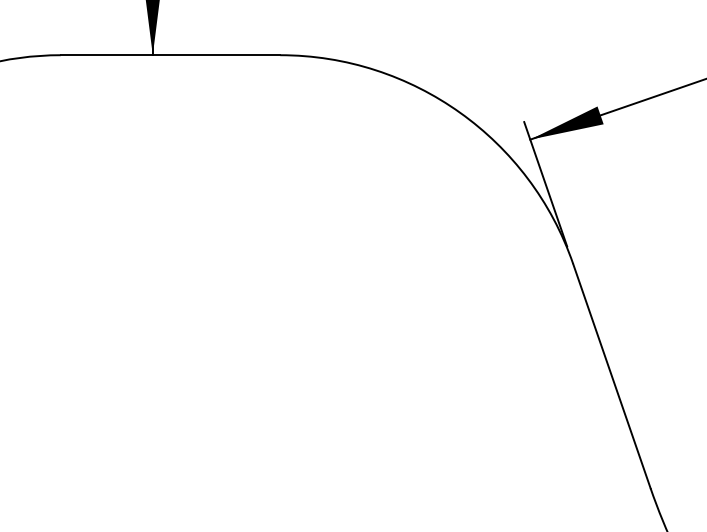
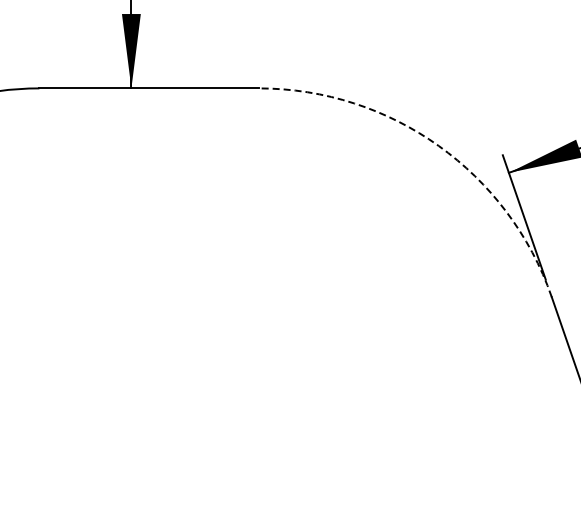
arc: (460, 112) -> (439, 145), solid -> dashed

